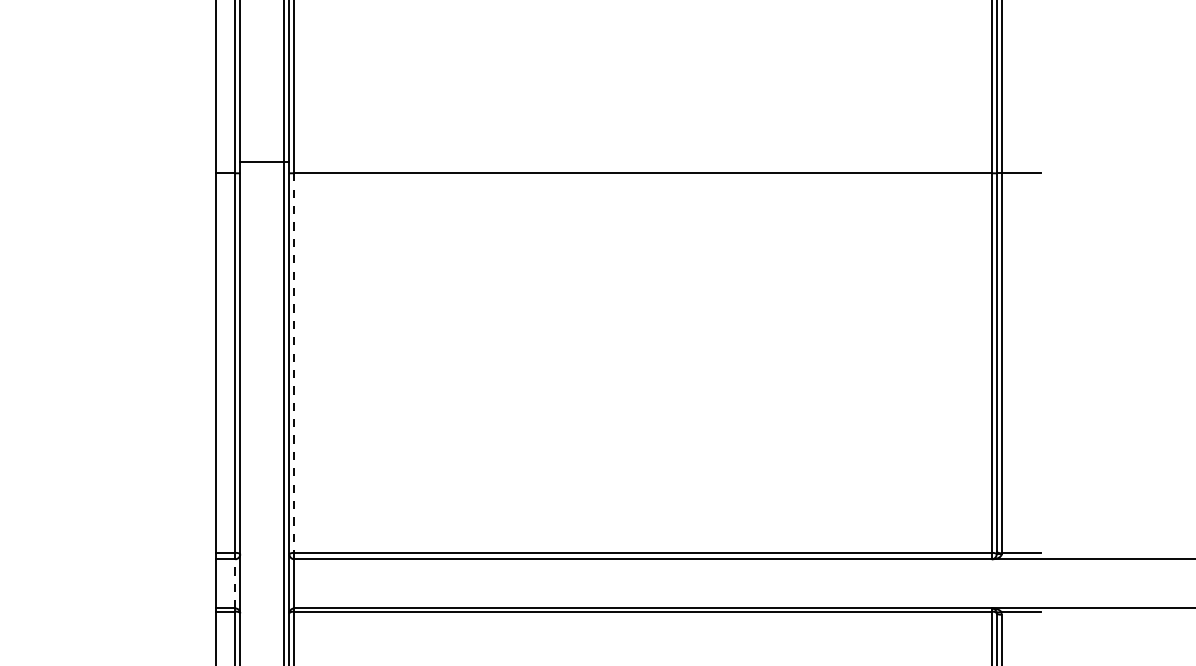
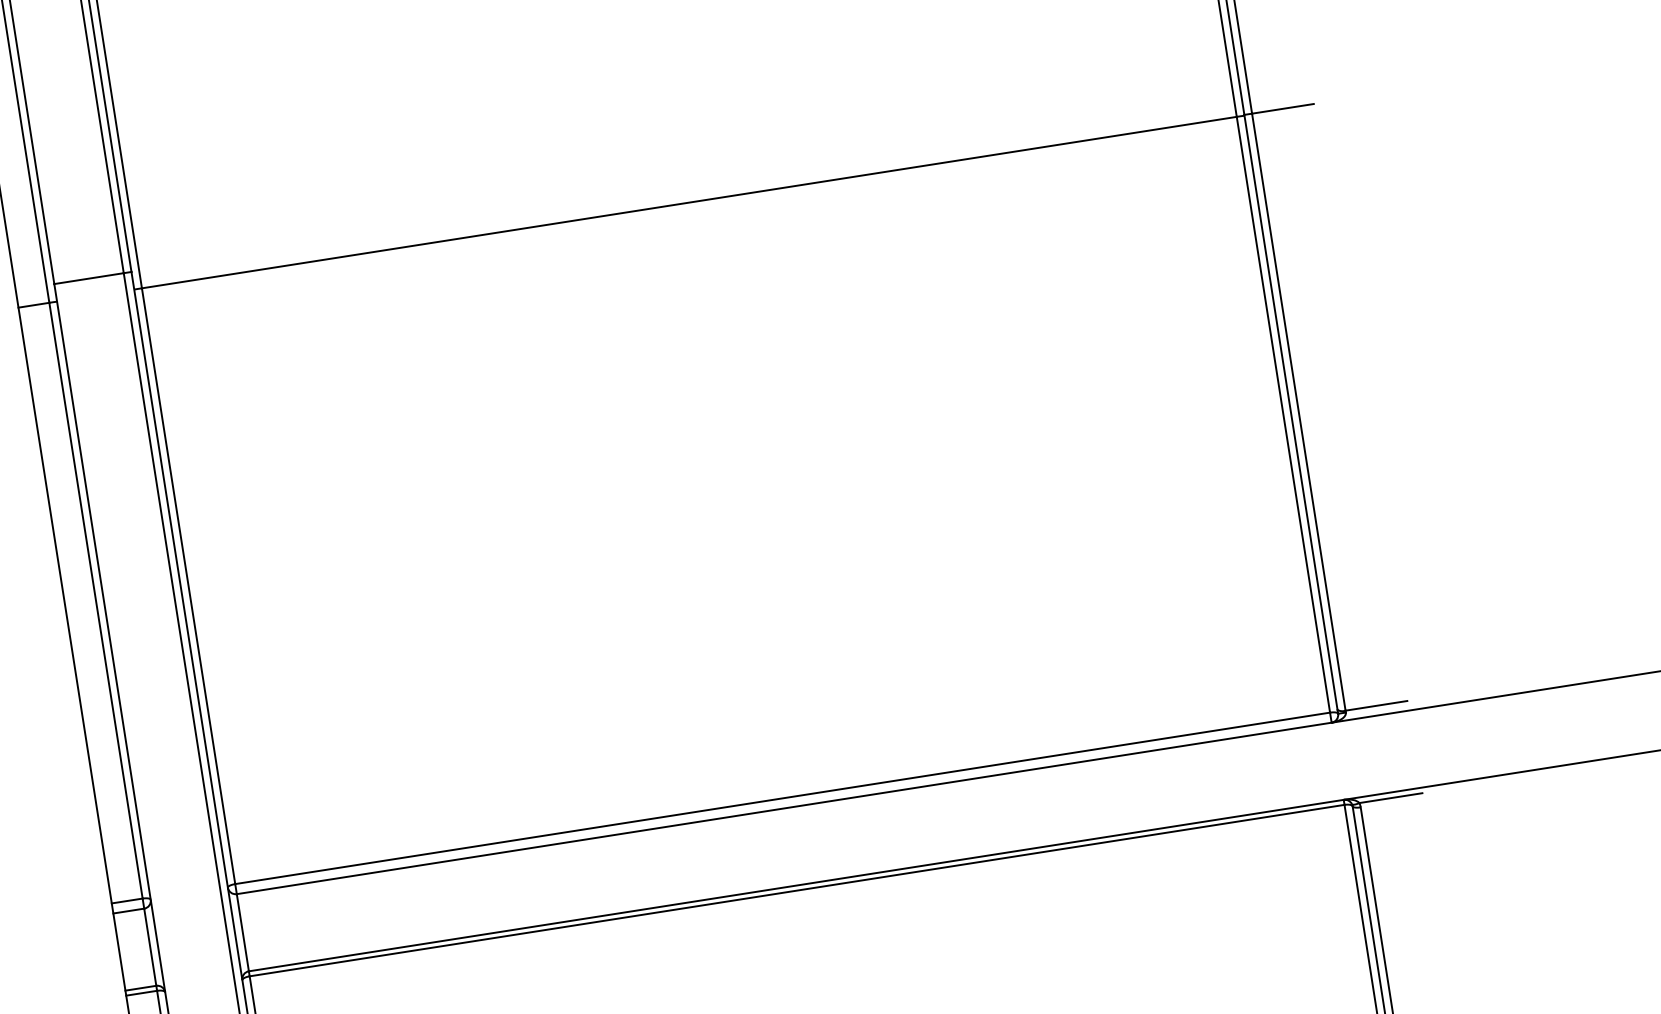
line: (294, 363) -> (188, 586), dashed -> solid
line: (235, 583) -> (150, 946), dashed -> solid

